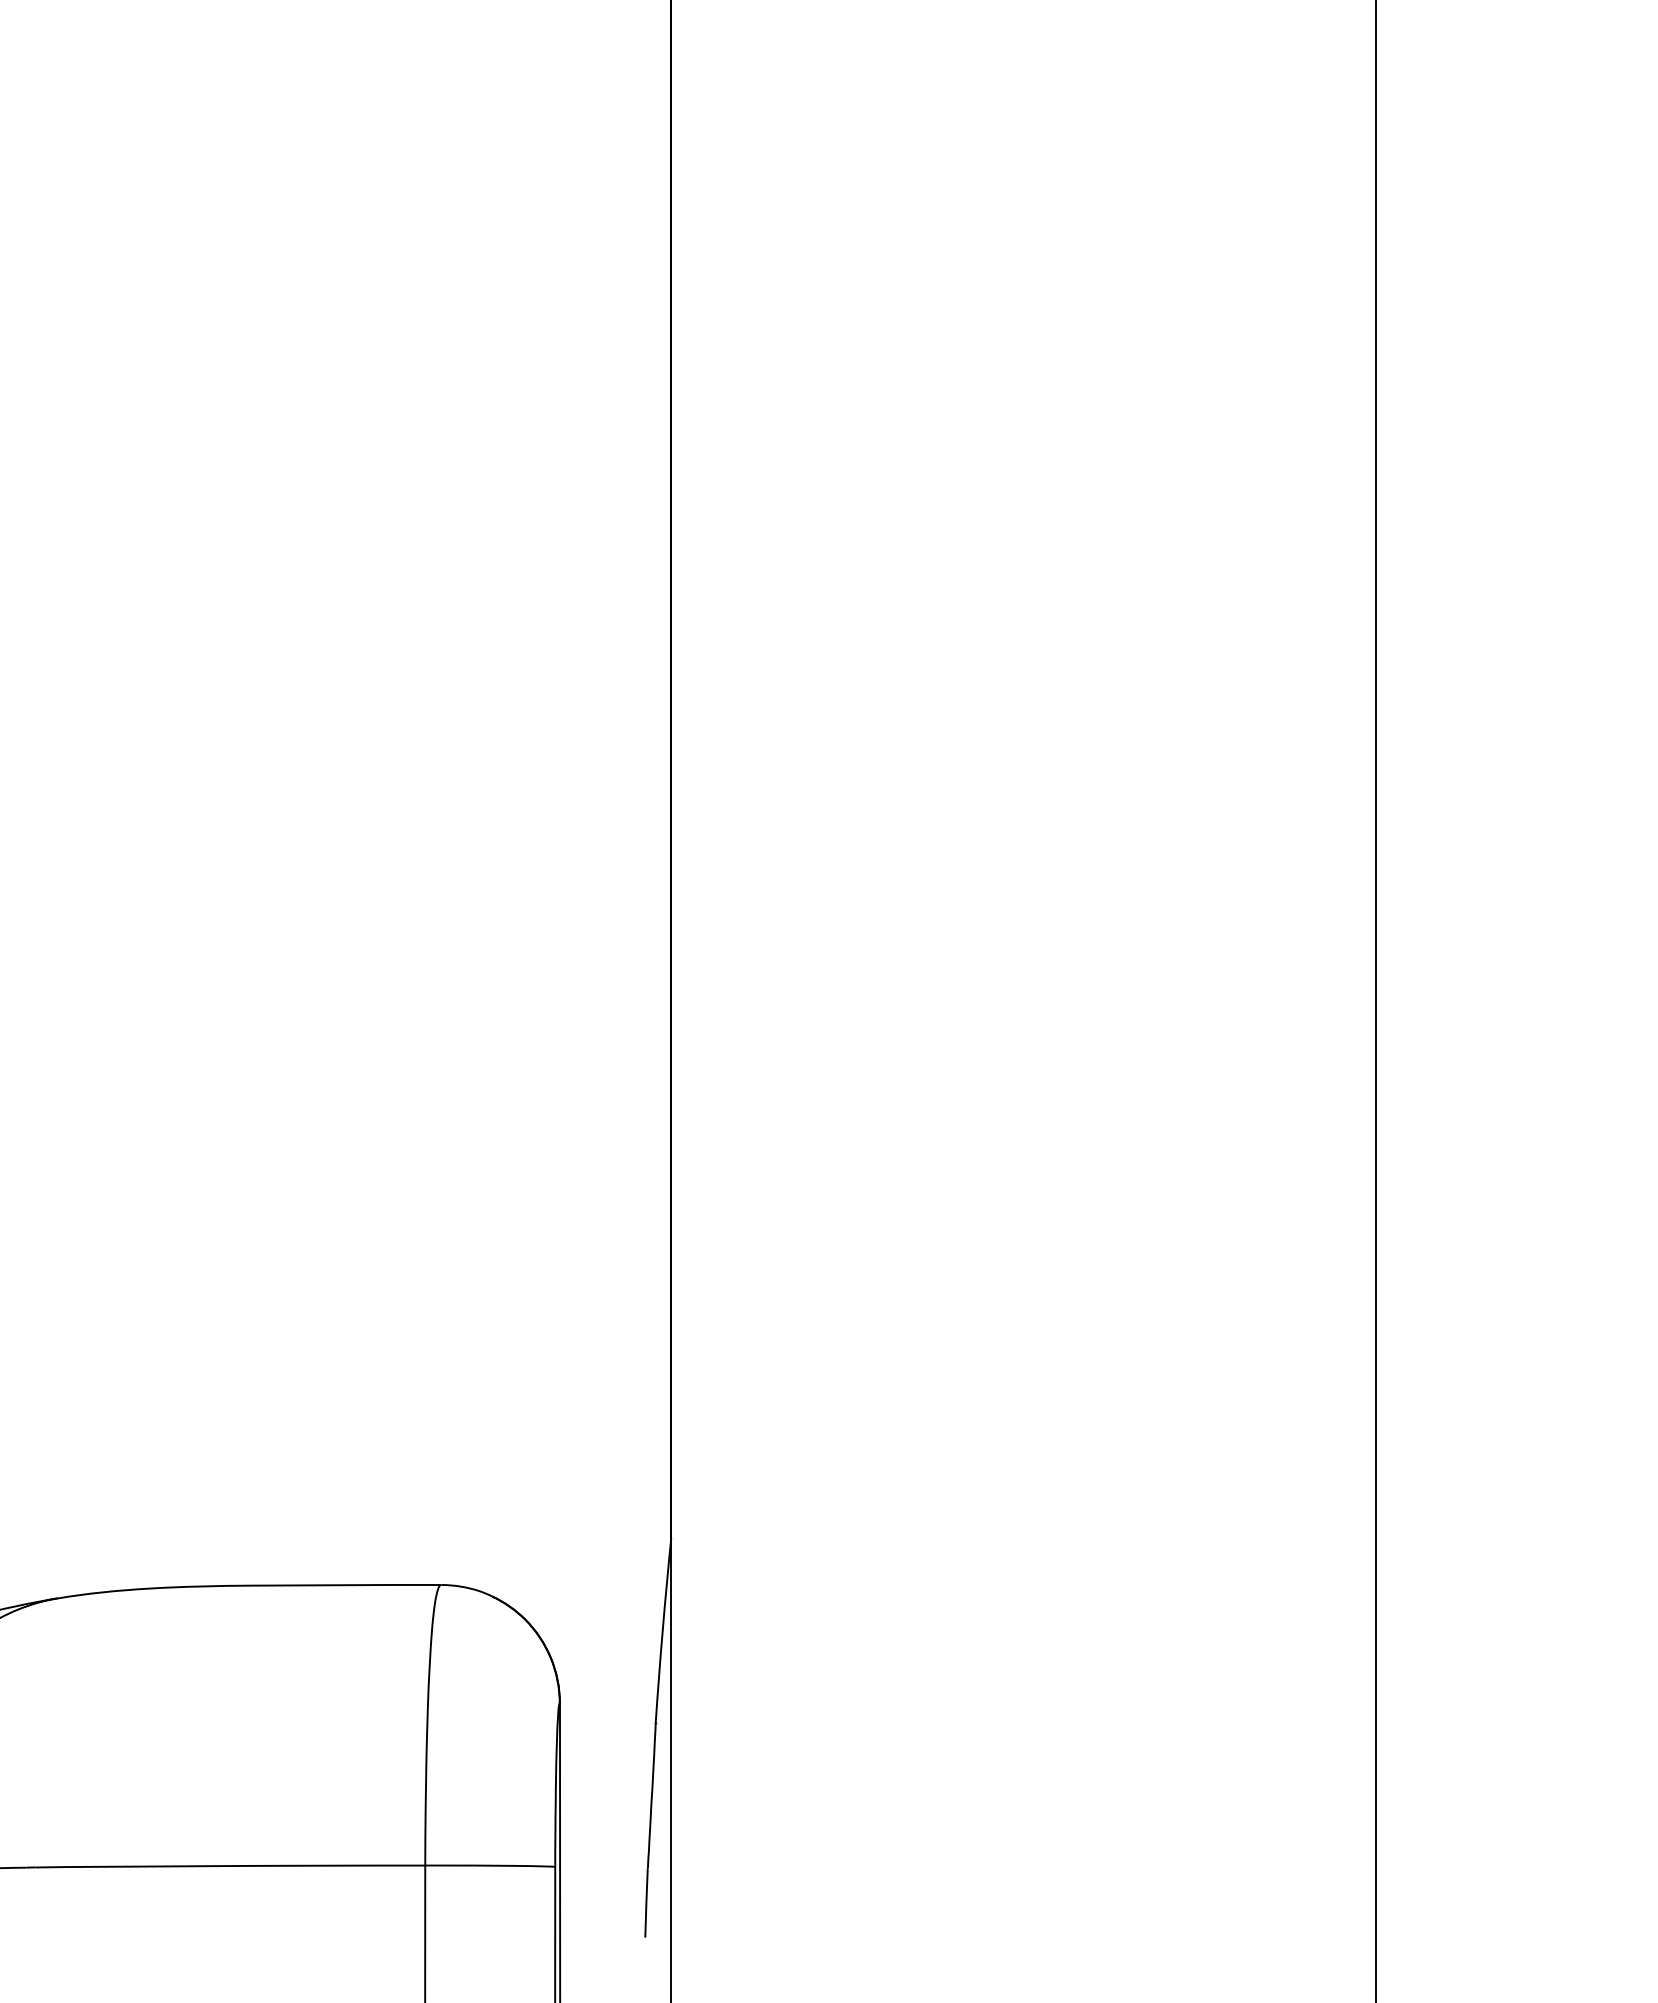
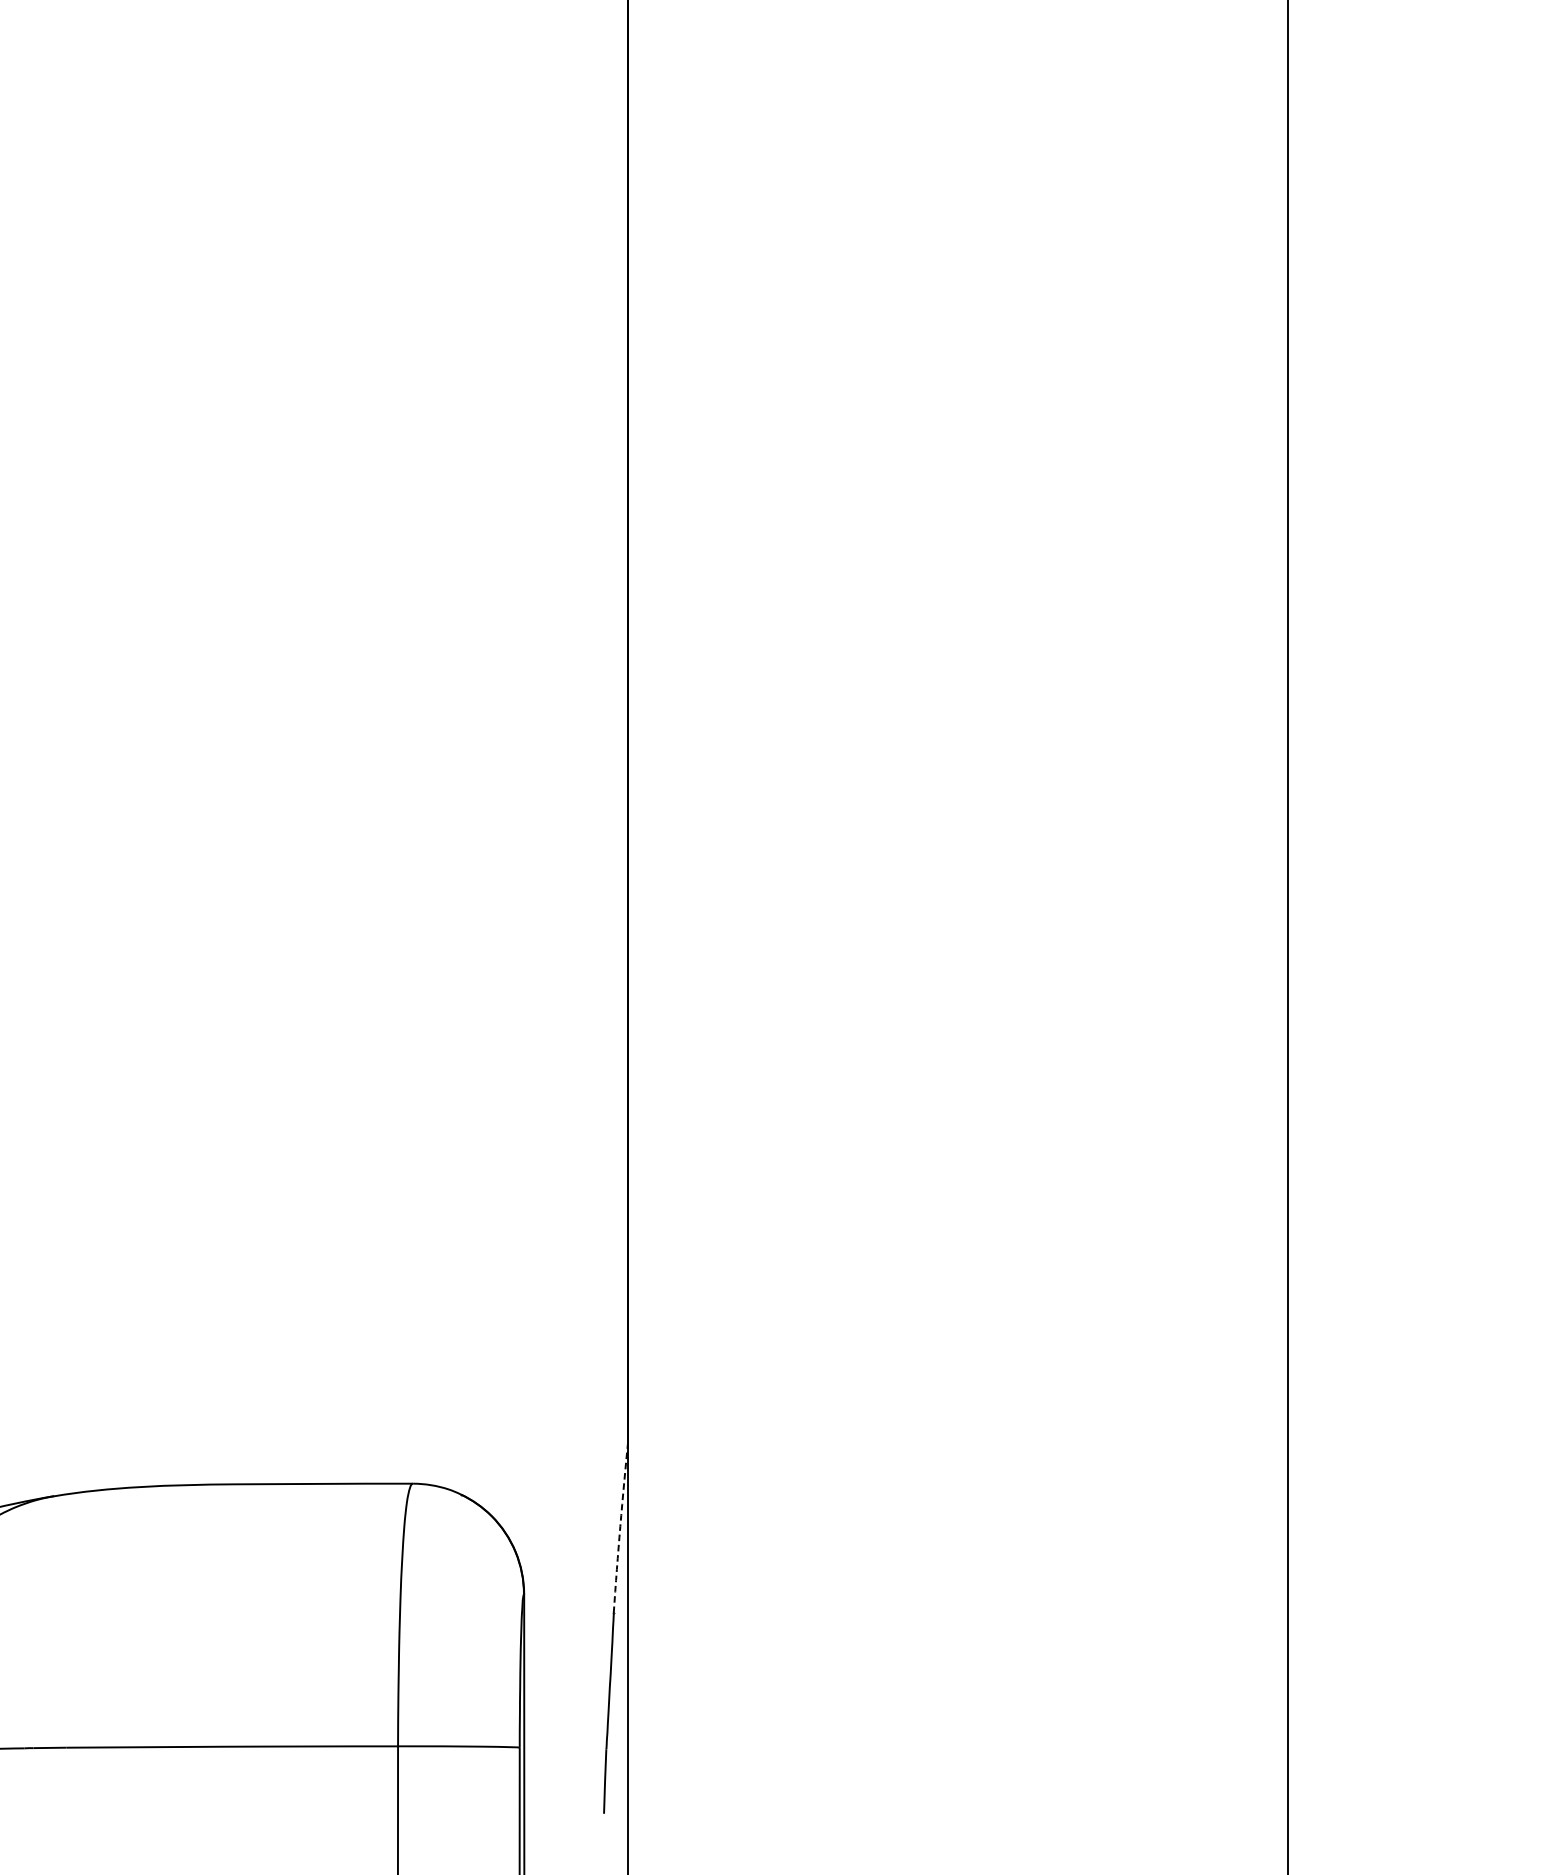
arc: (662, 1630) -> (620, 1526), solid -> dashed

